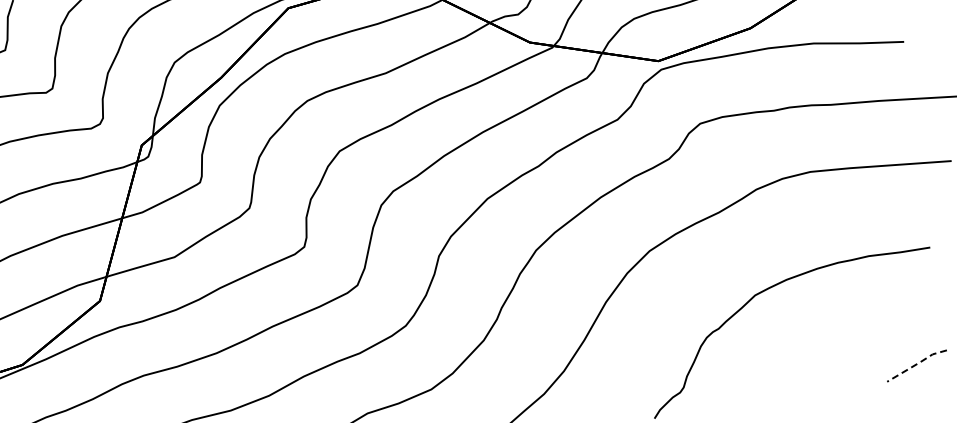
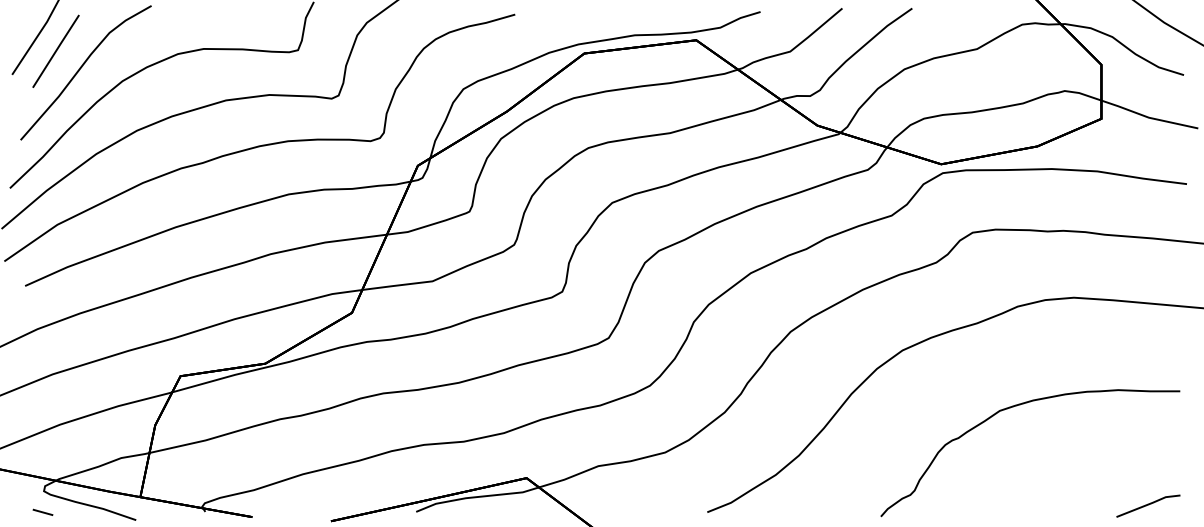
line: (917, 364) -> (1149, 504), dashed -> solid

